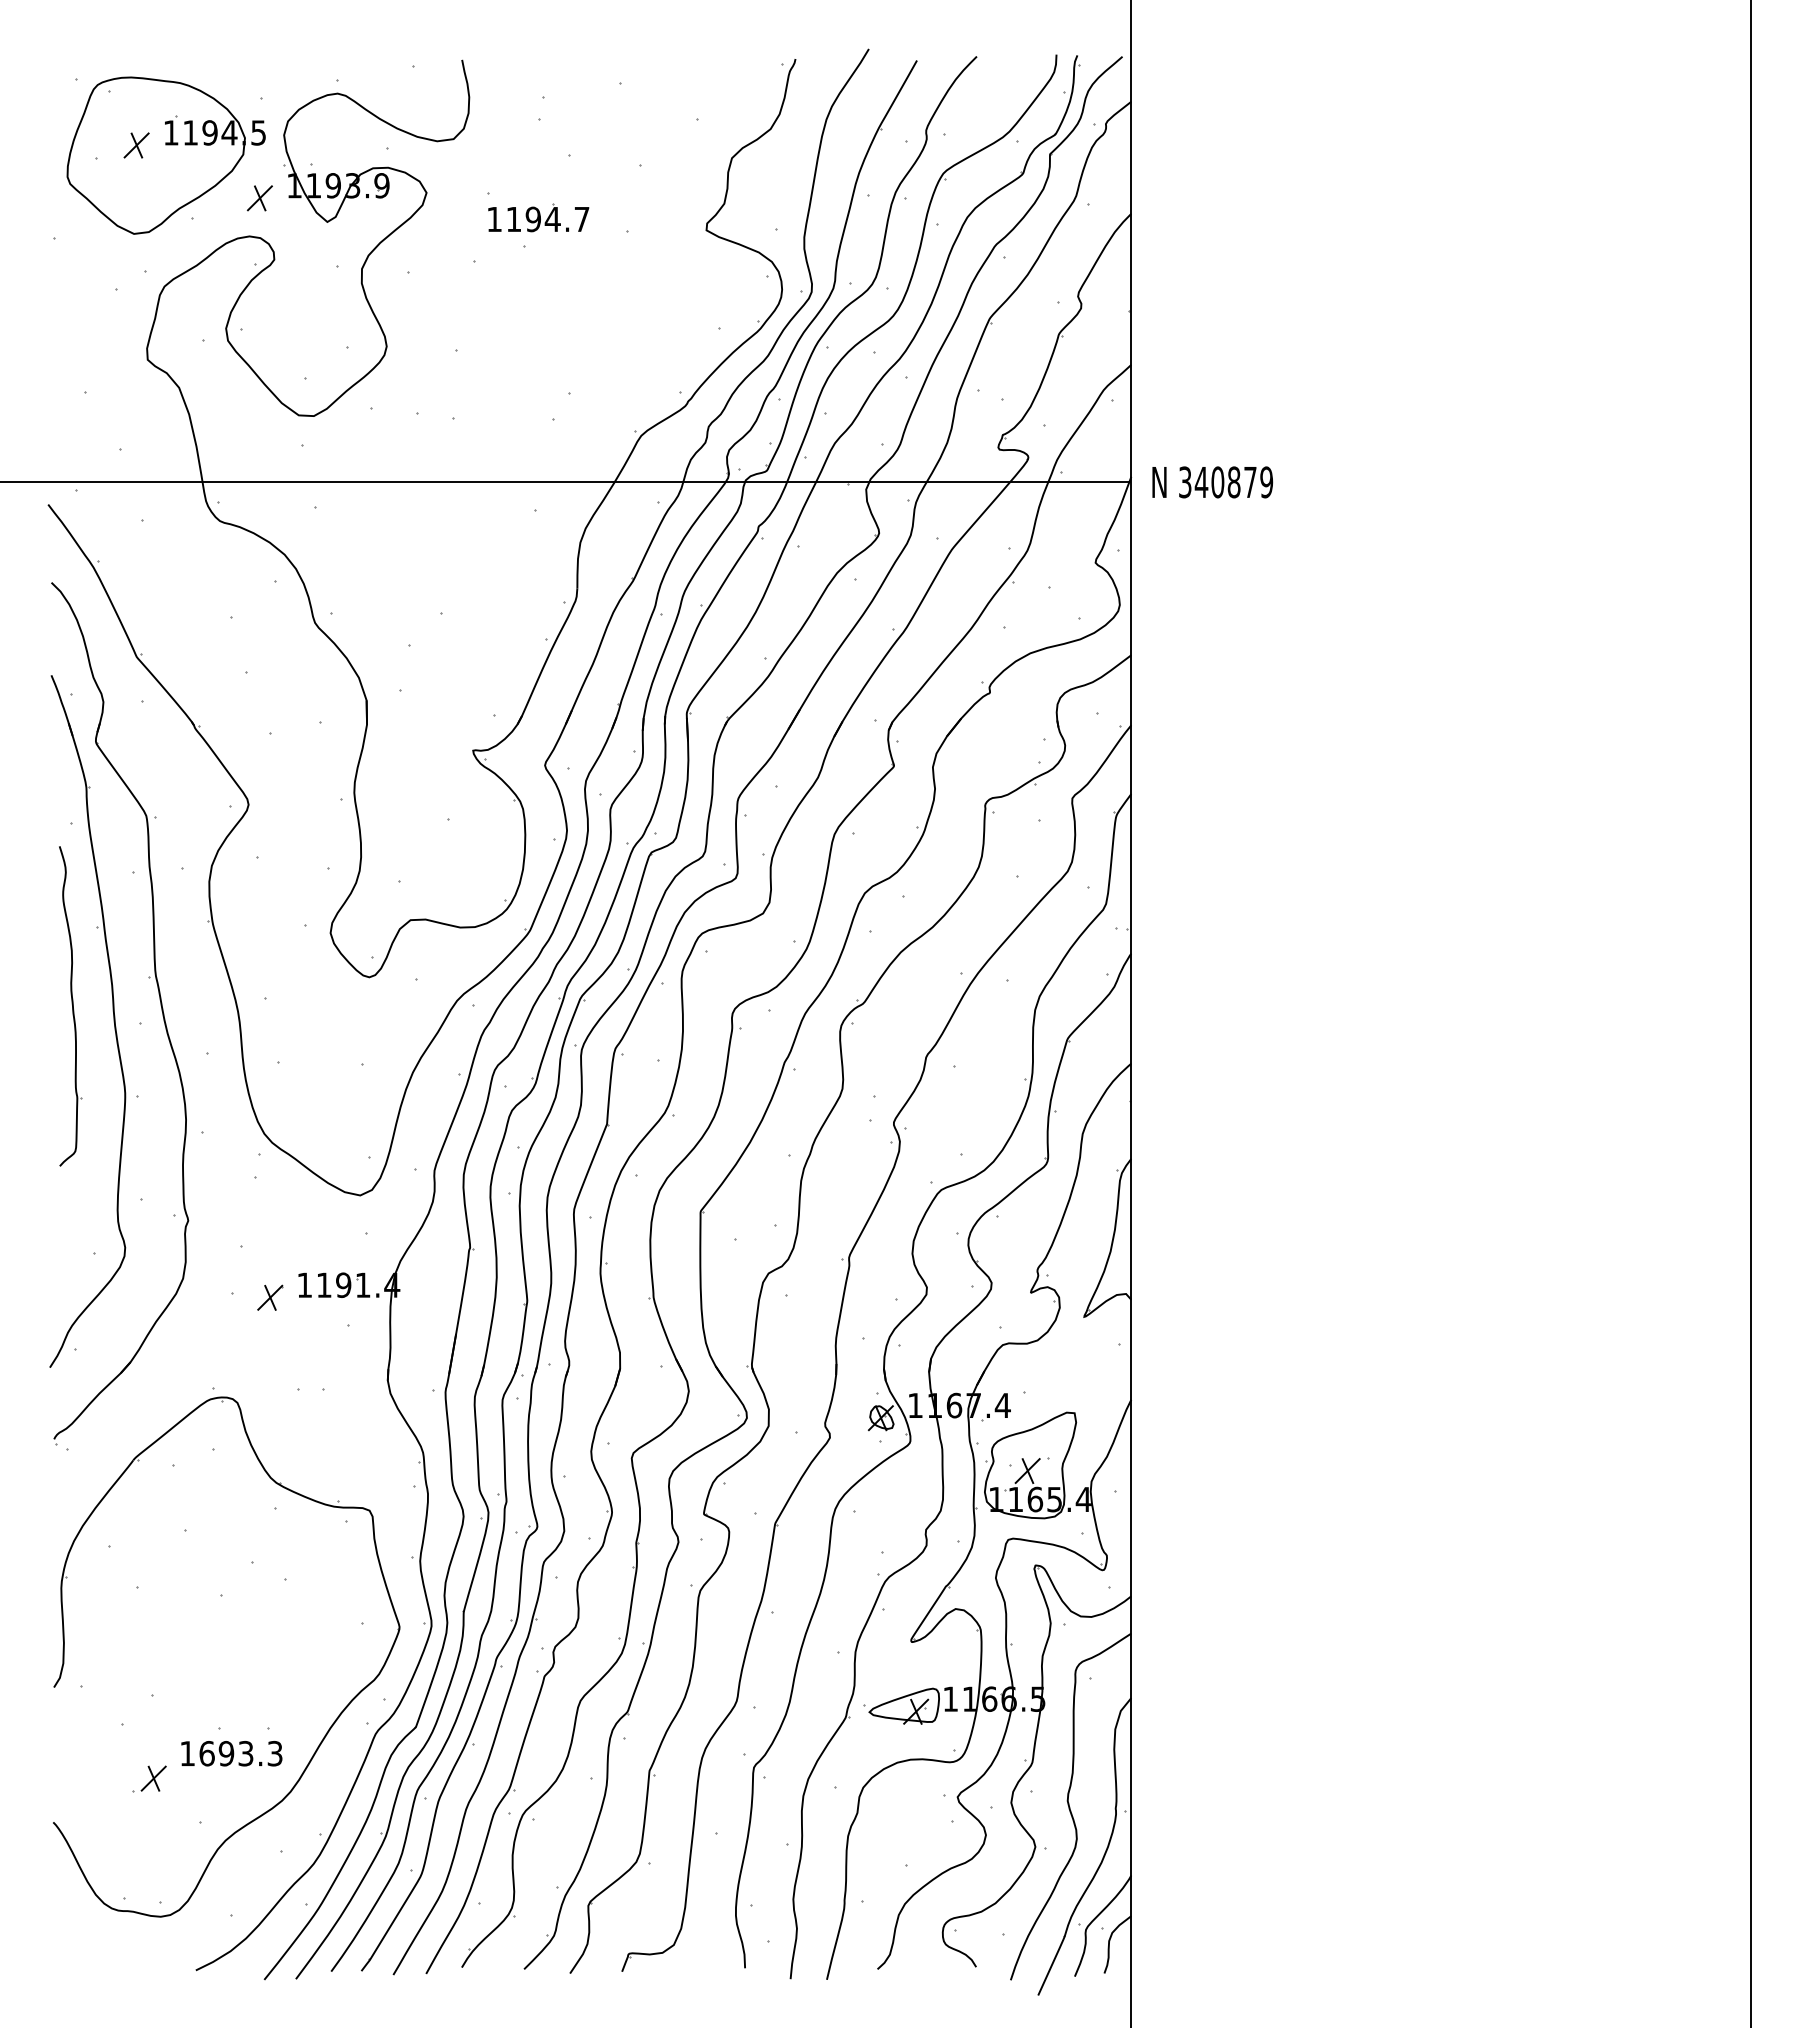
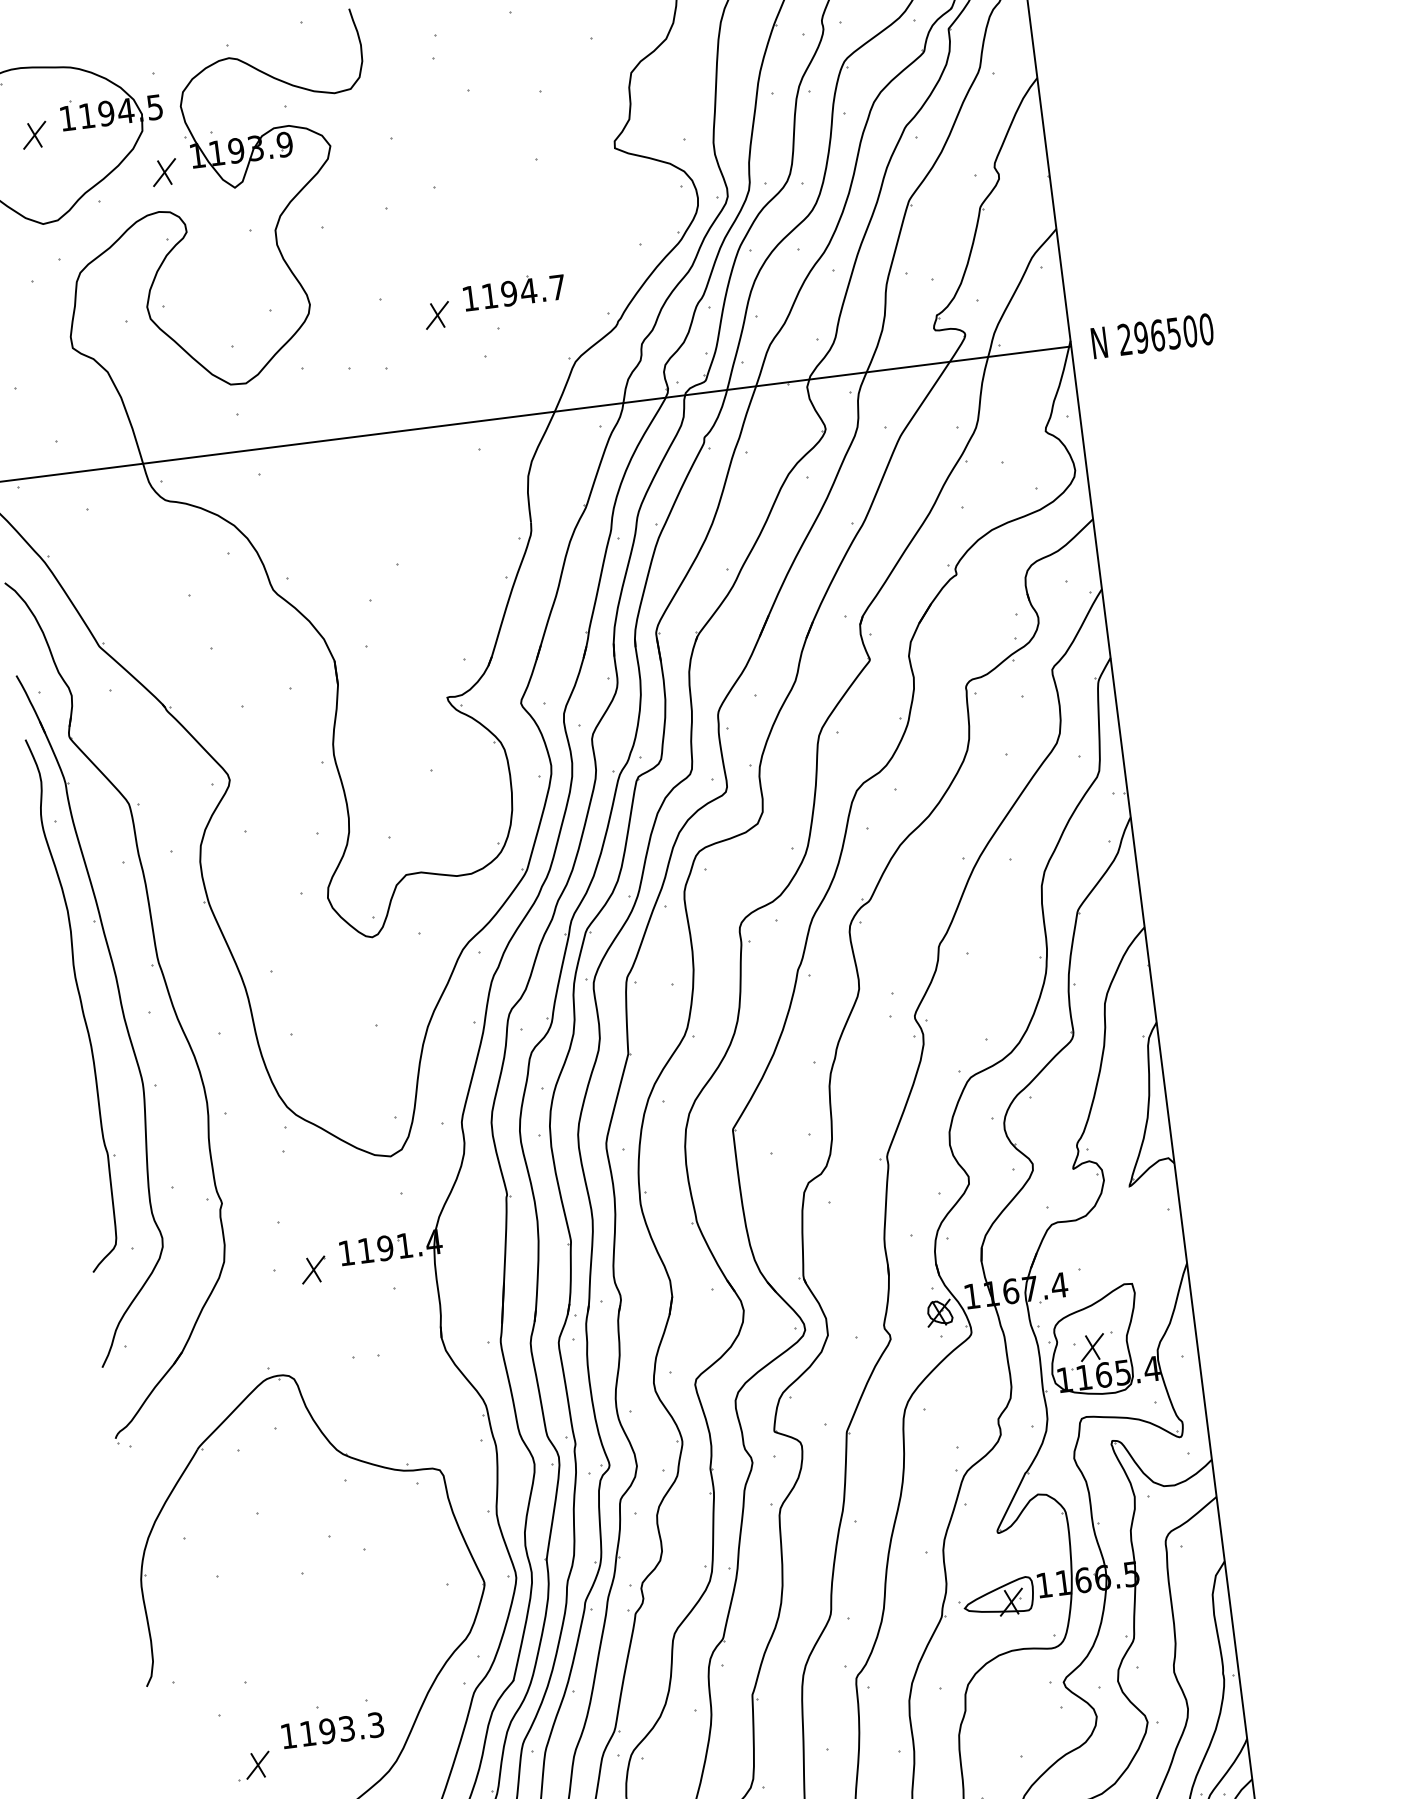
part: (538, 217) -> (514, 291), moved
part: (510, 372) -> (436, 315), added
text: (1226, 482) -> (1166, 334), 340879 -> 296500
part: (70, 1006) -> (77, 1004), size x1.67
text: (206, 1753) -> (307, 1733), 1693.3 -> 1193.3

